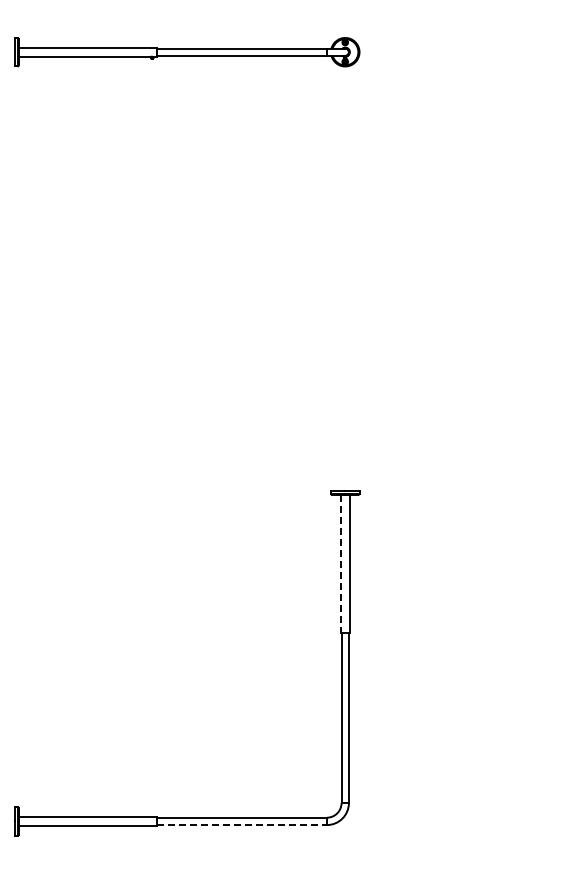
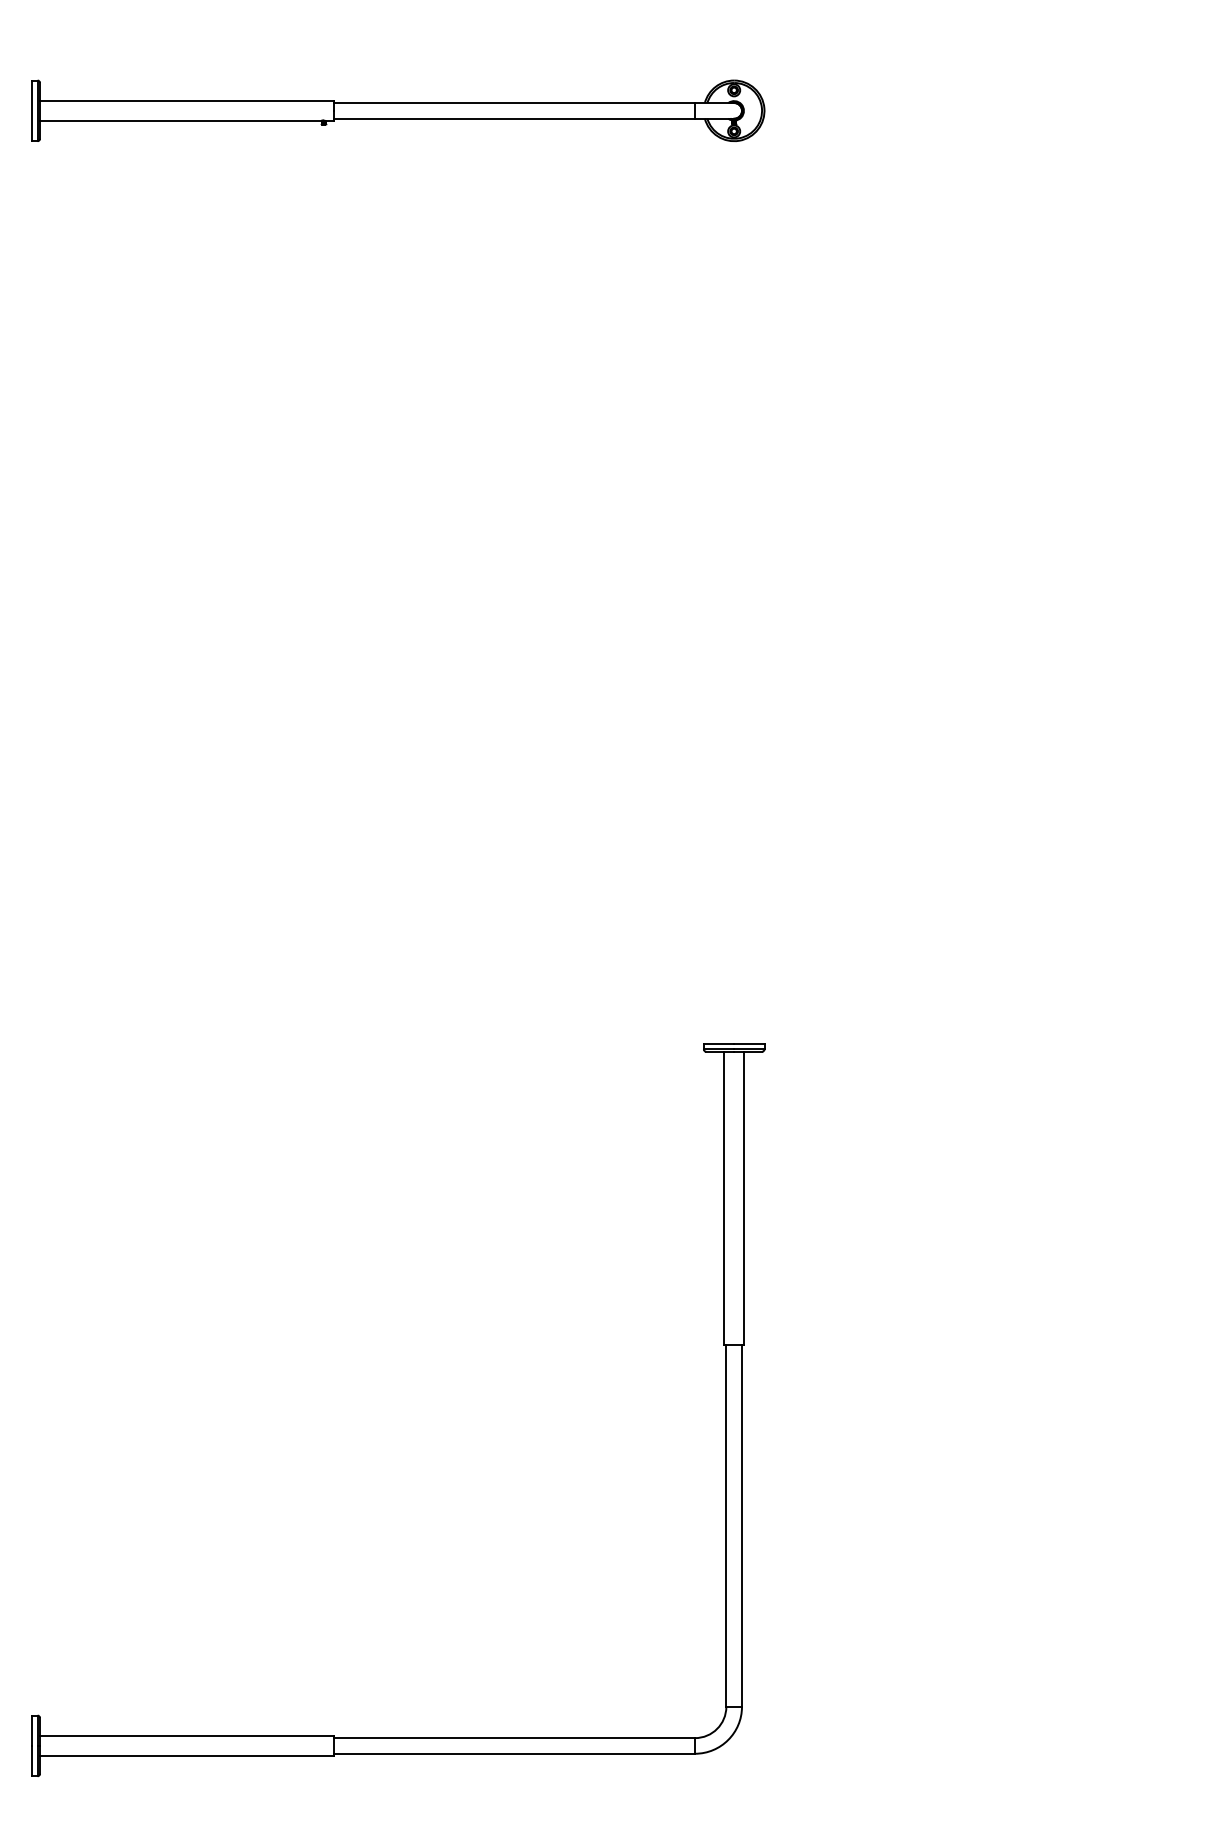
line: (340, 564) -> (724, 1199), dashed -> solid
line: (242, 825) -> (515, 1754), dashed -> solid

